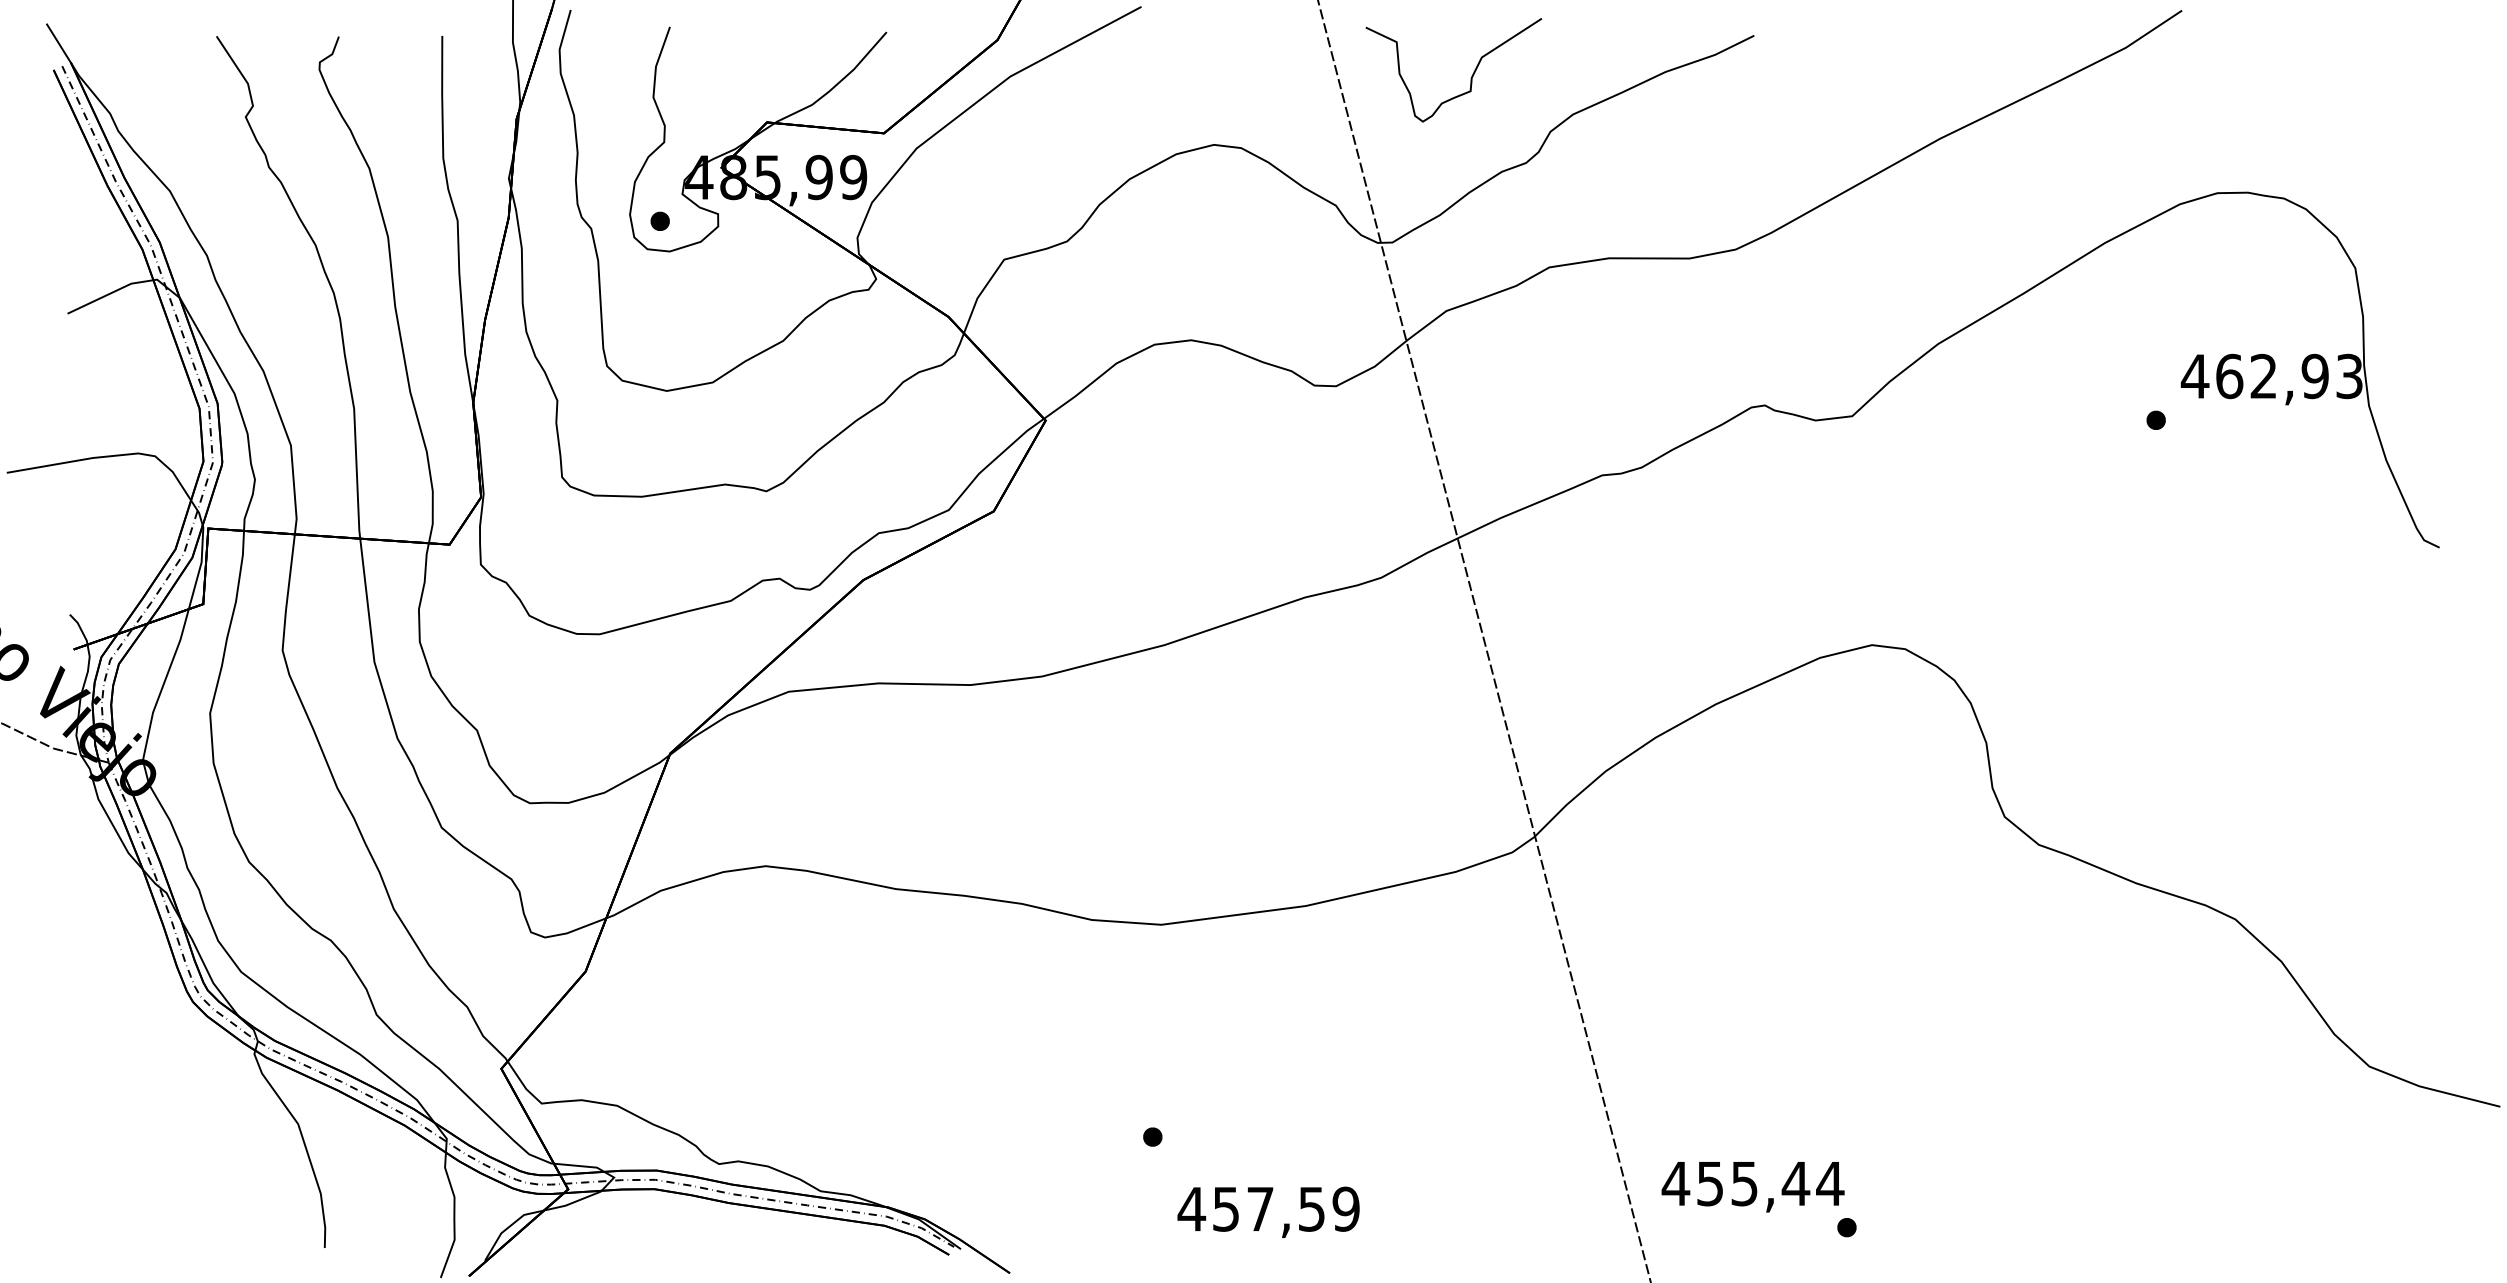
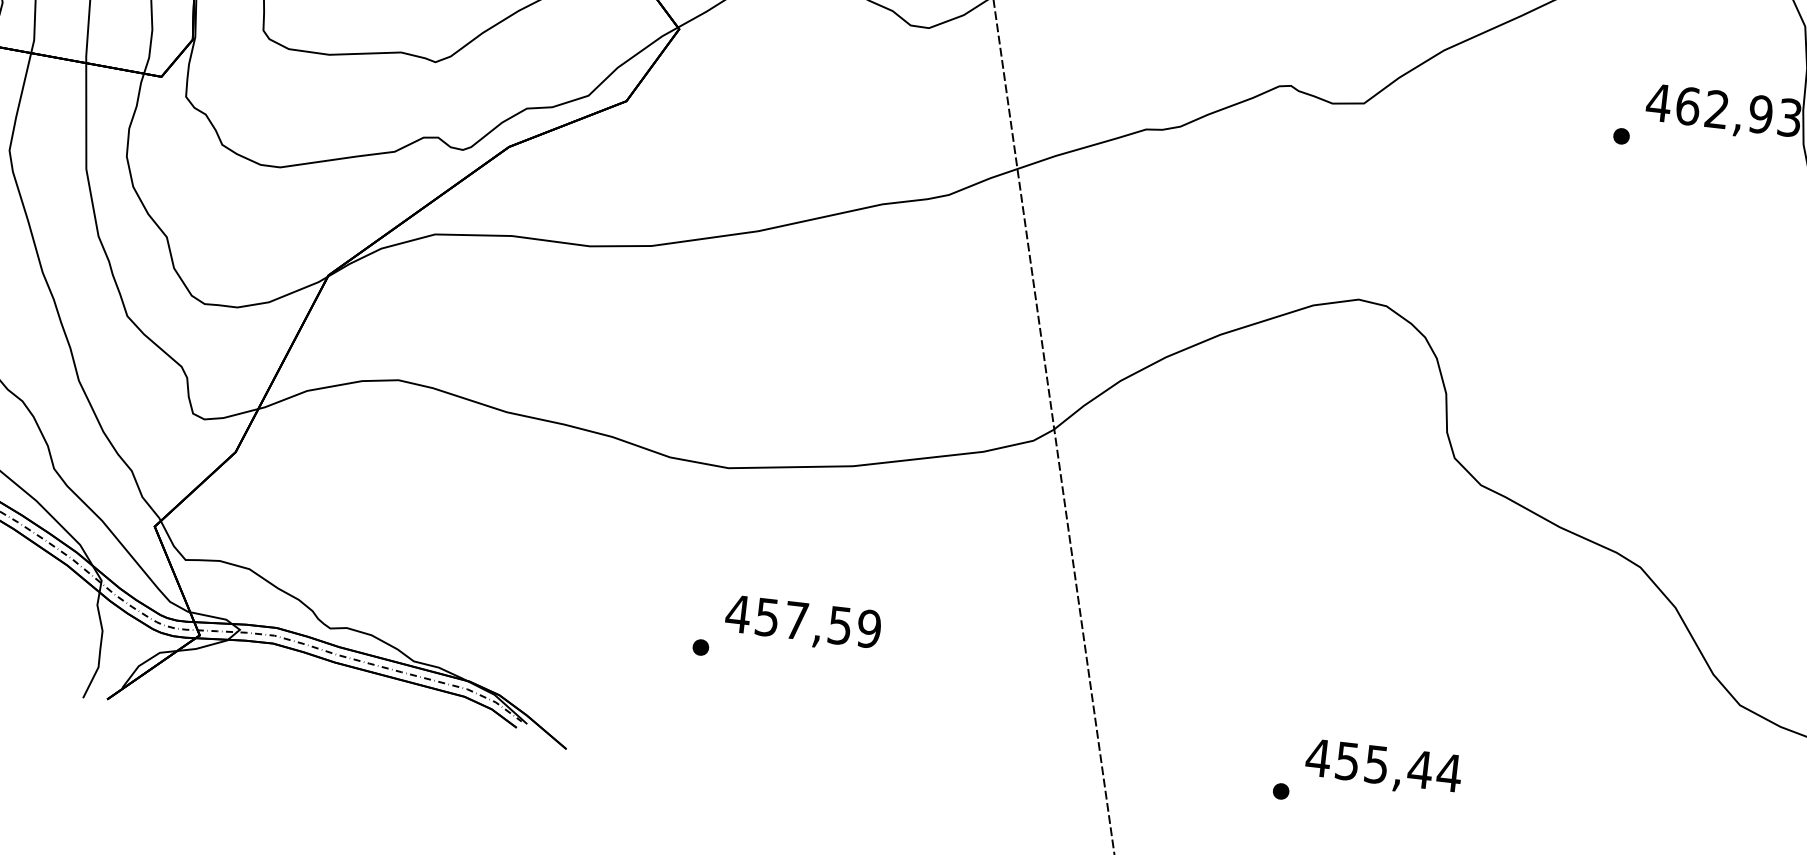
text: (1752, 1187) -> (1383, 768), moved
text: (1268, 1211) -> (803, 623), moved

